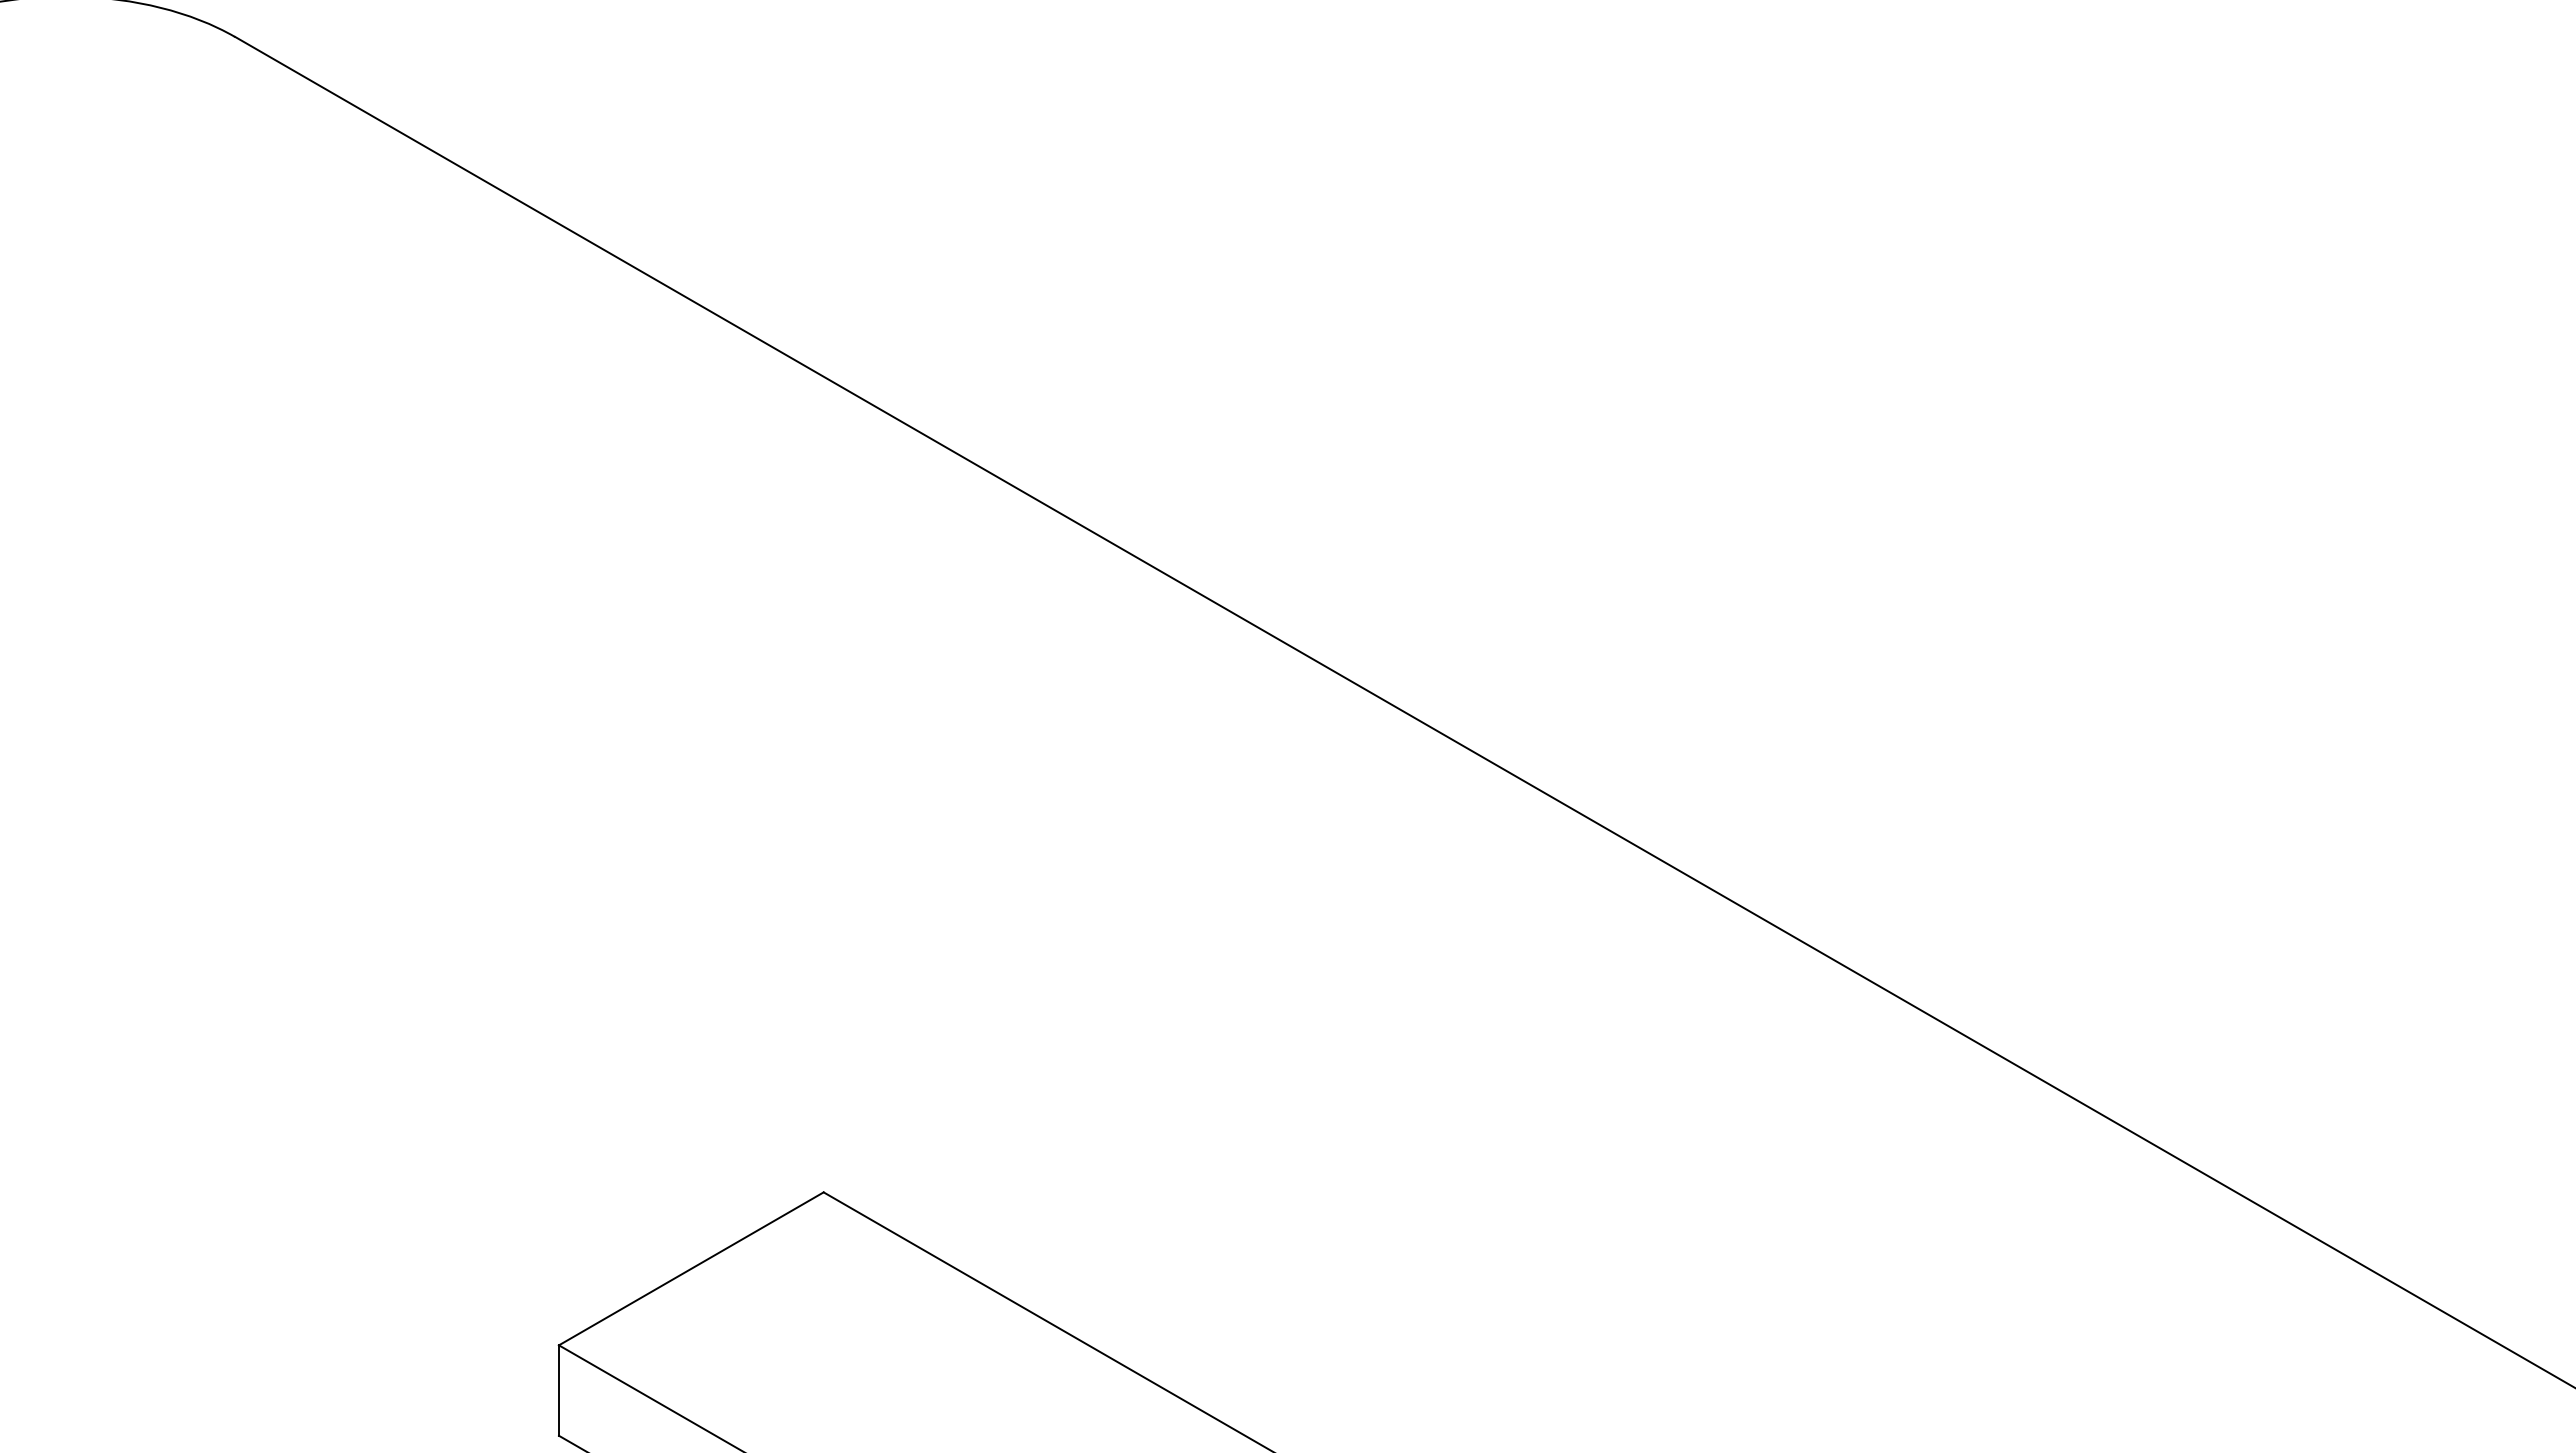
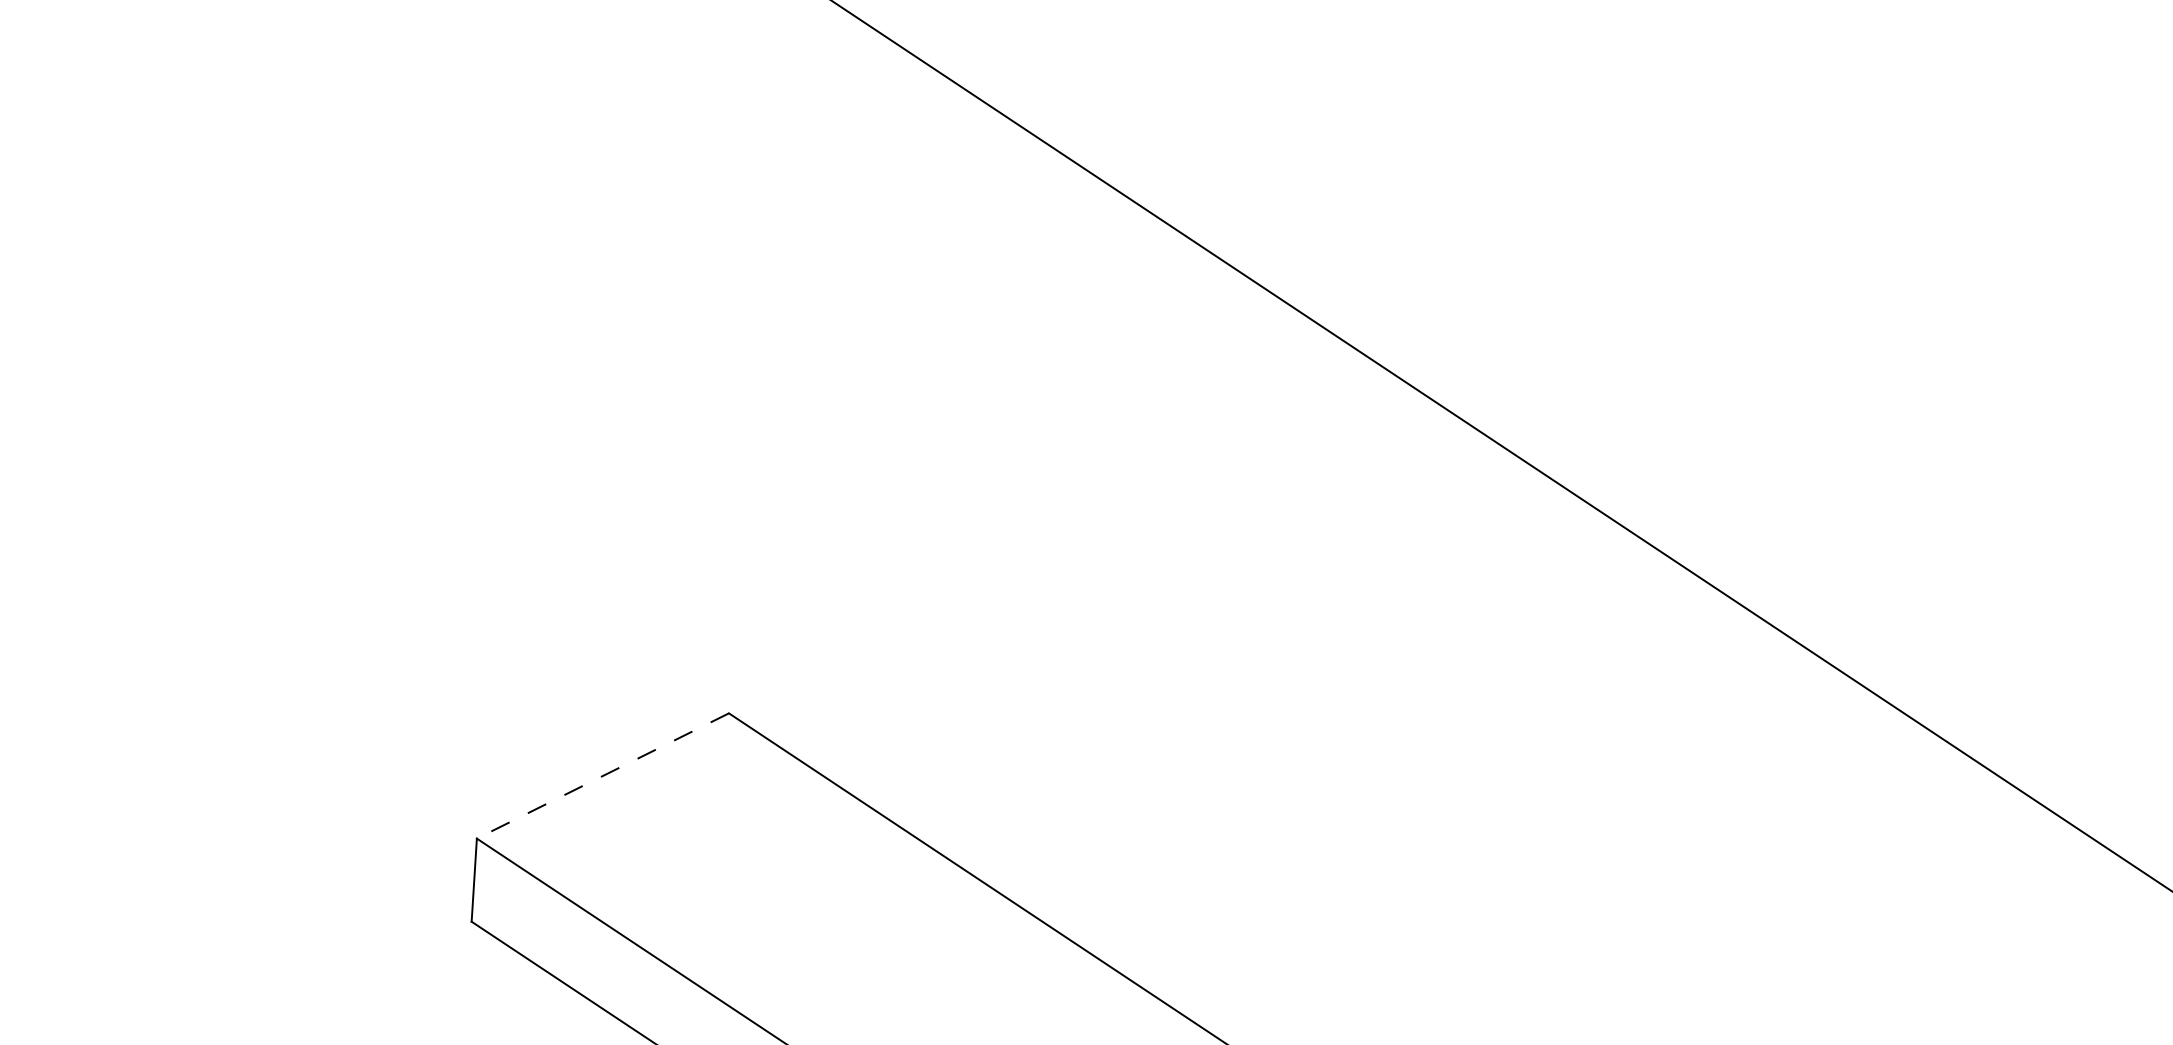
line: (691, 1268) -> (603, 775), solid -> dashed

